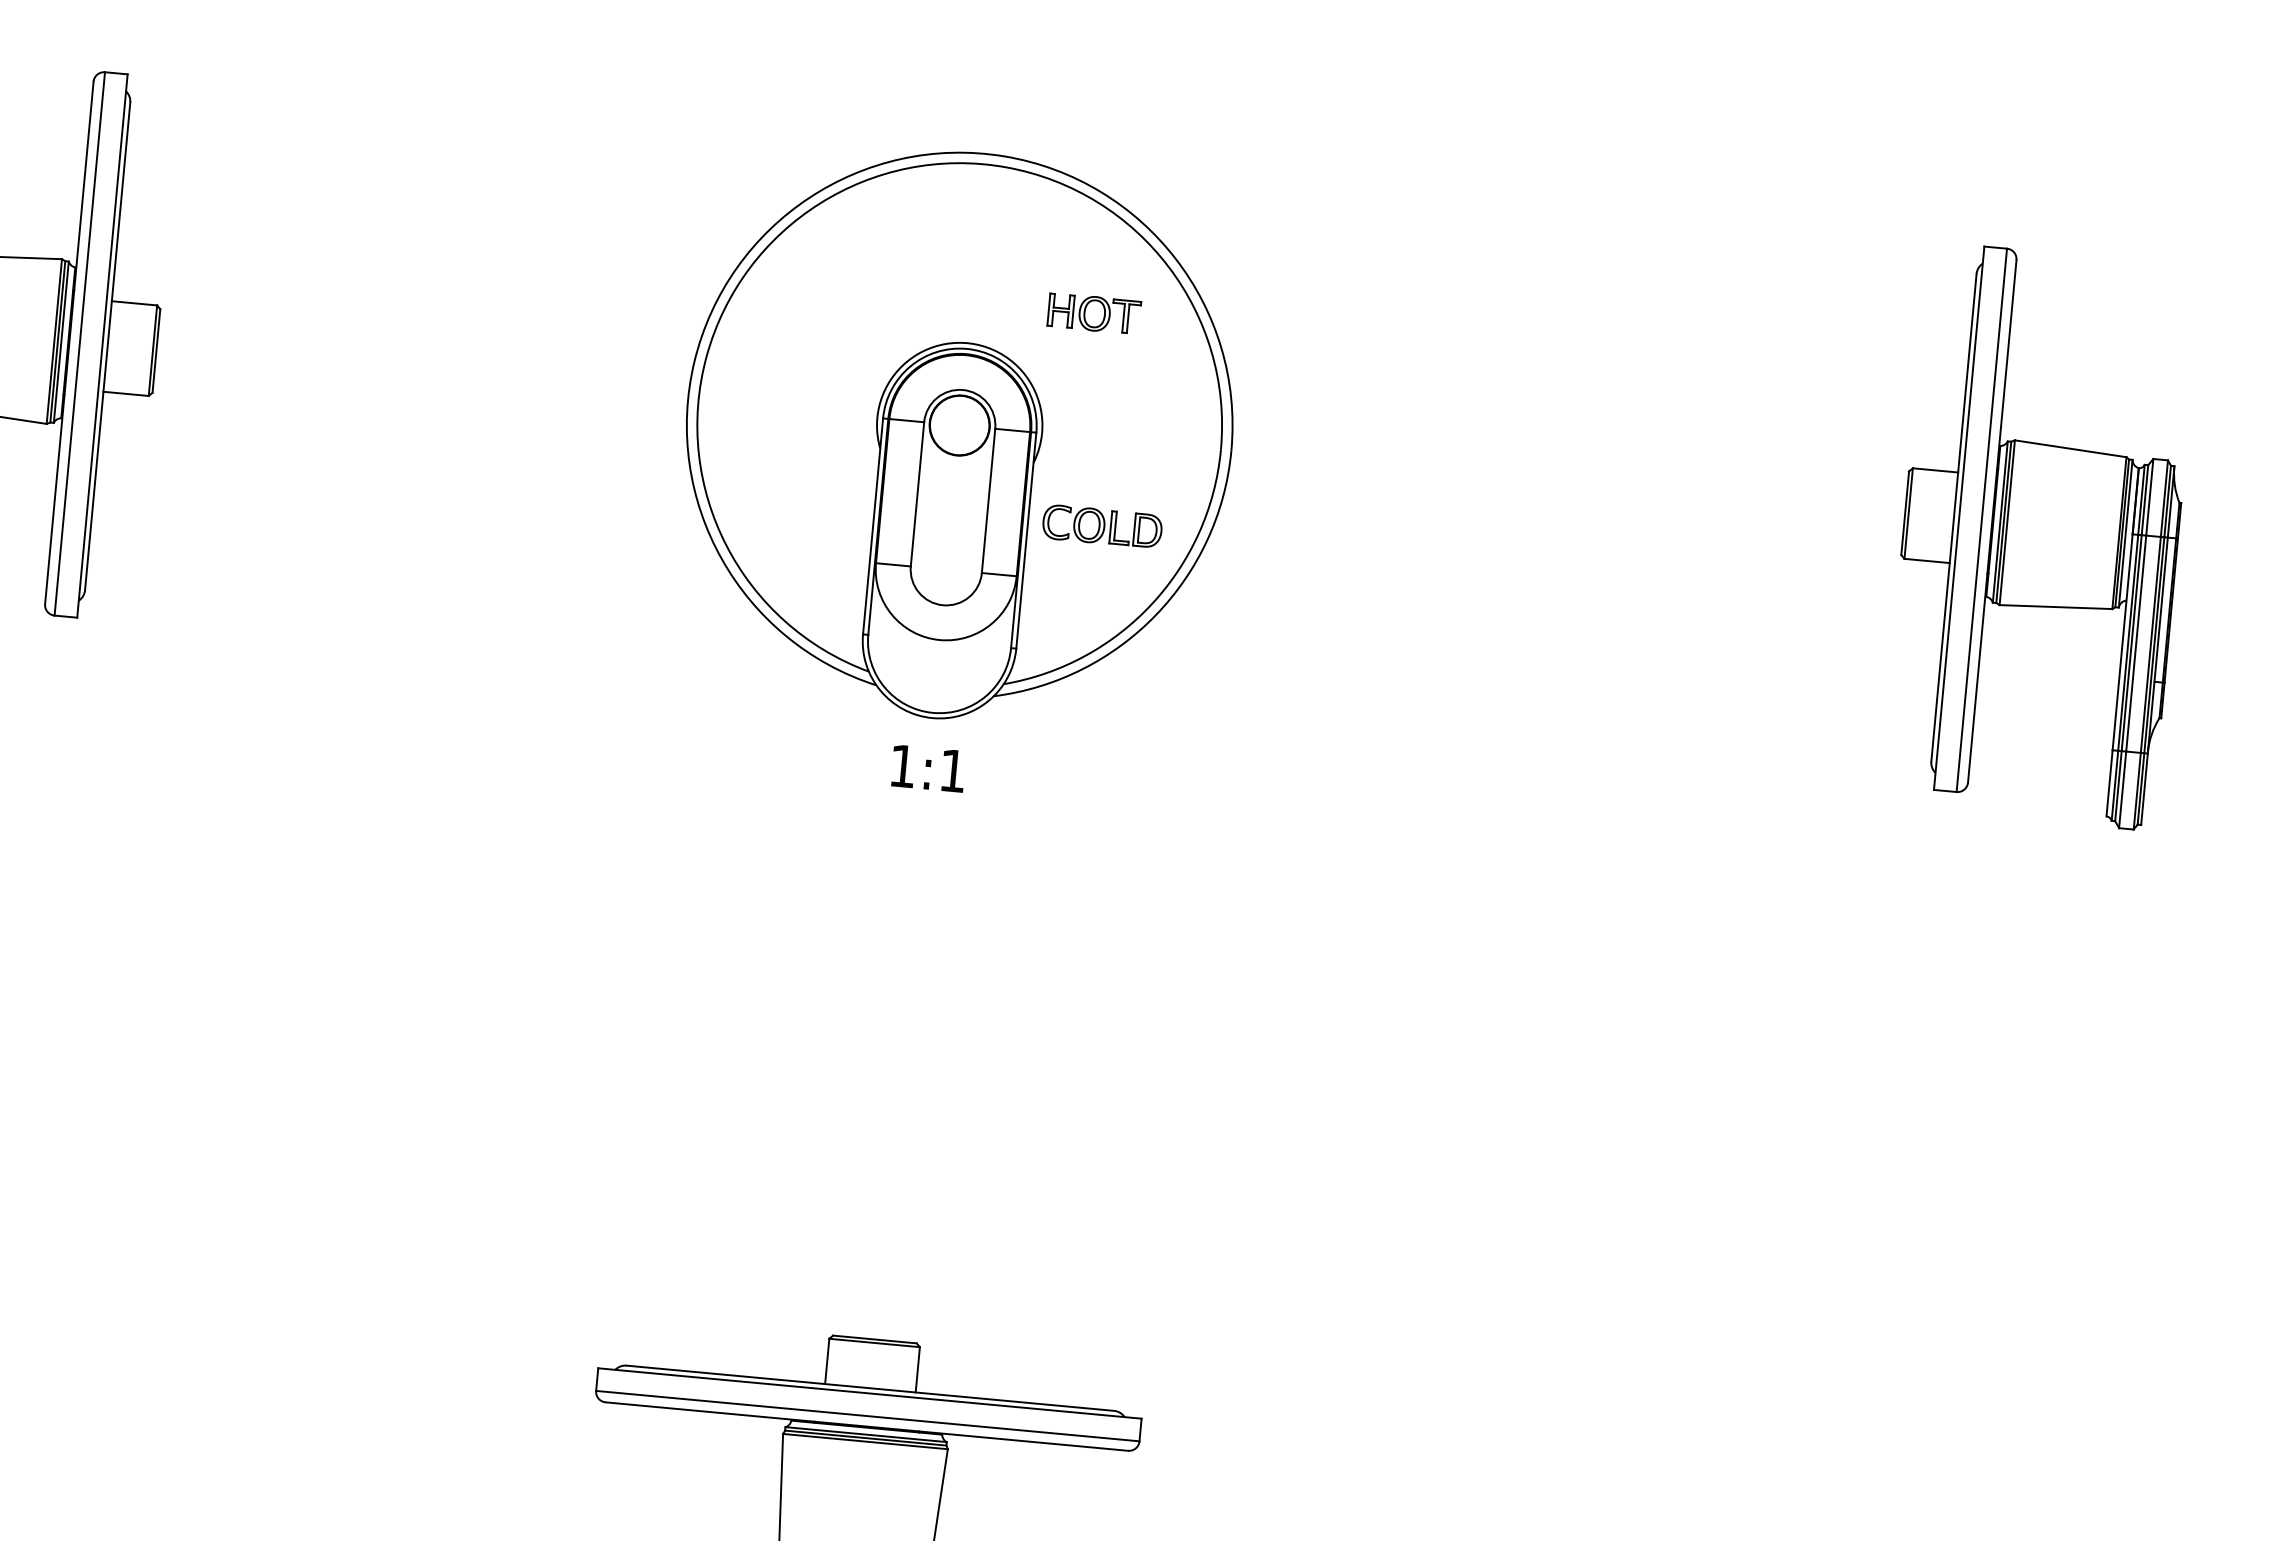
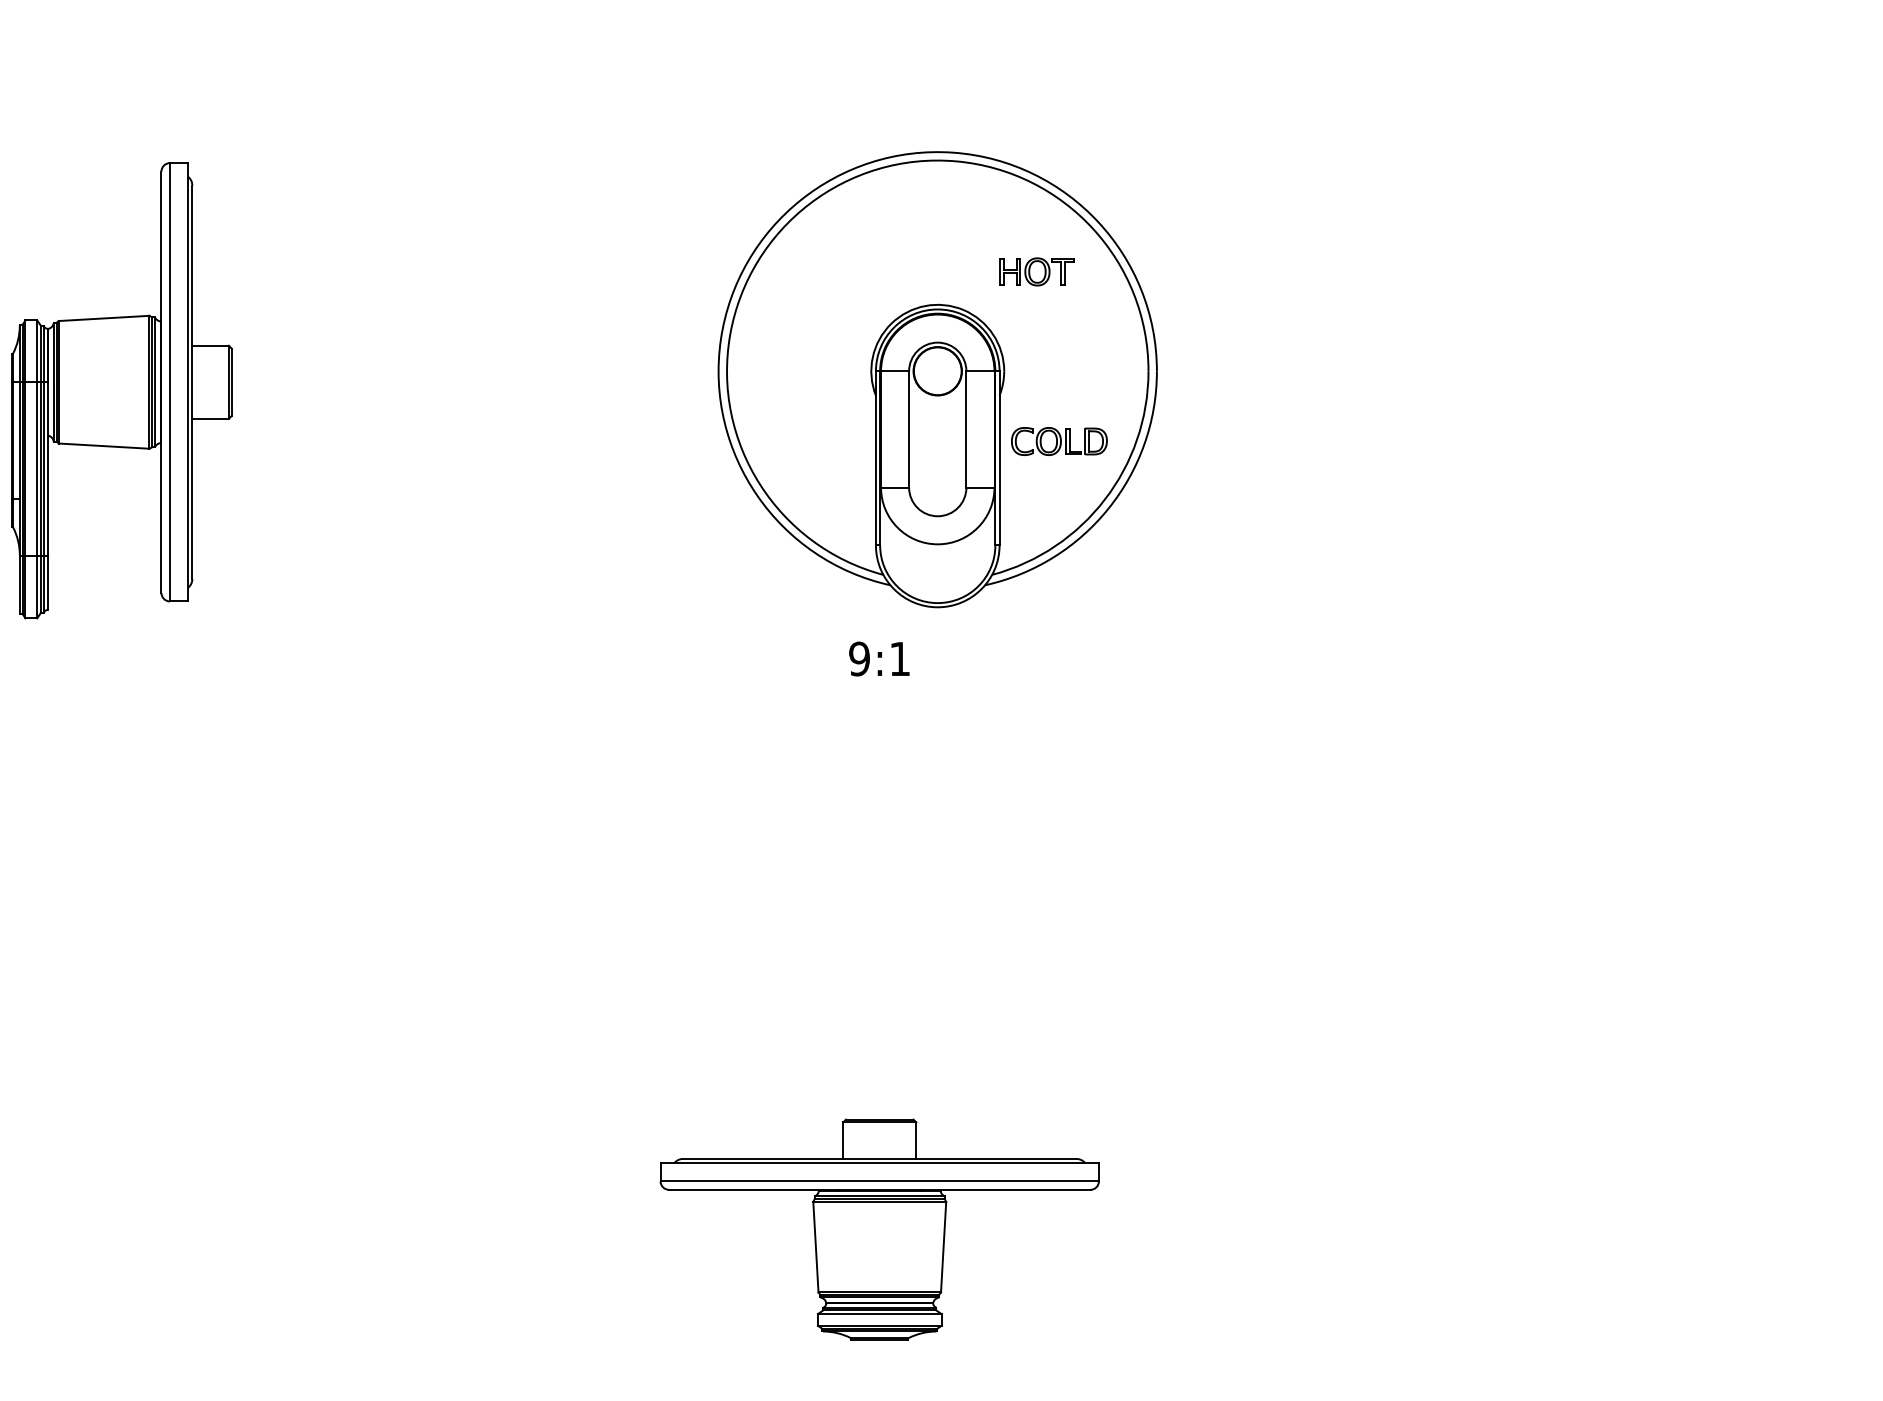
part: (958, 435) -> (937, 379), moved
part: (2040, 536) -> (1752, 390), removed
text: (902, 765) -> (859, 658), 1:1 -> 9:1

